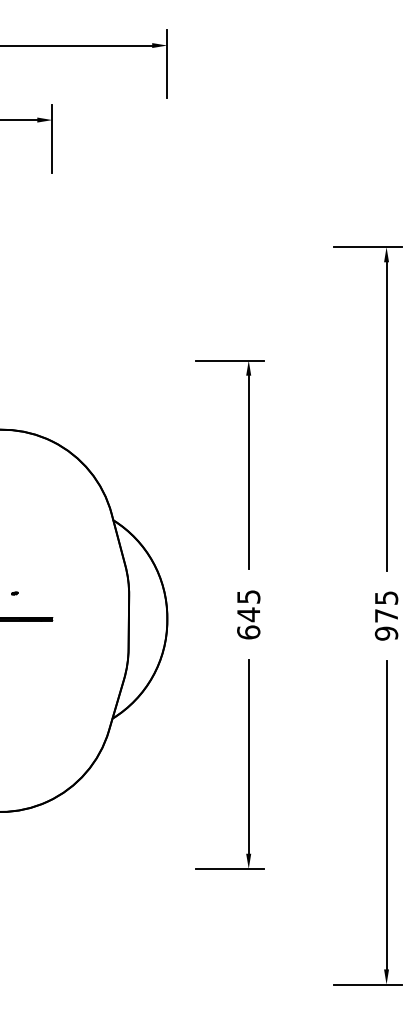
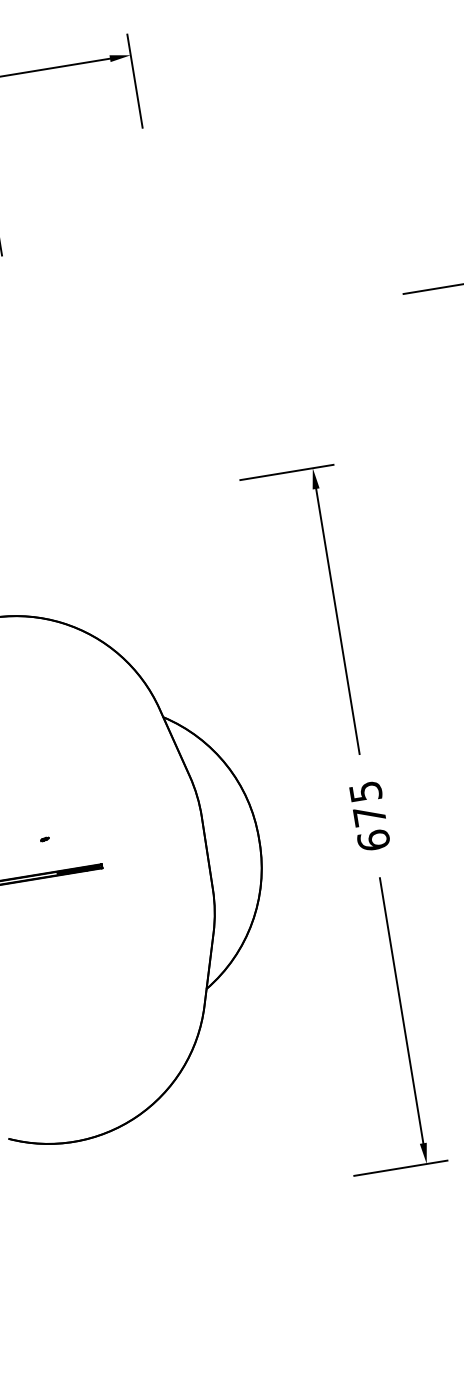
text: (248, 614) -> (369, 815), 645 -> 675

